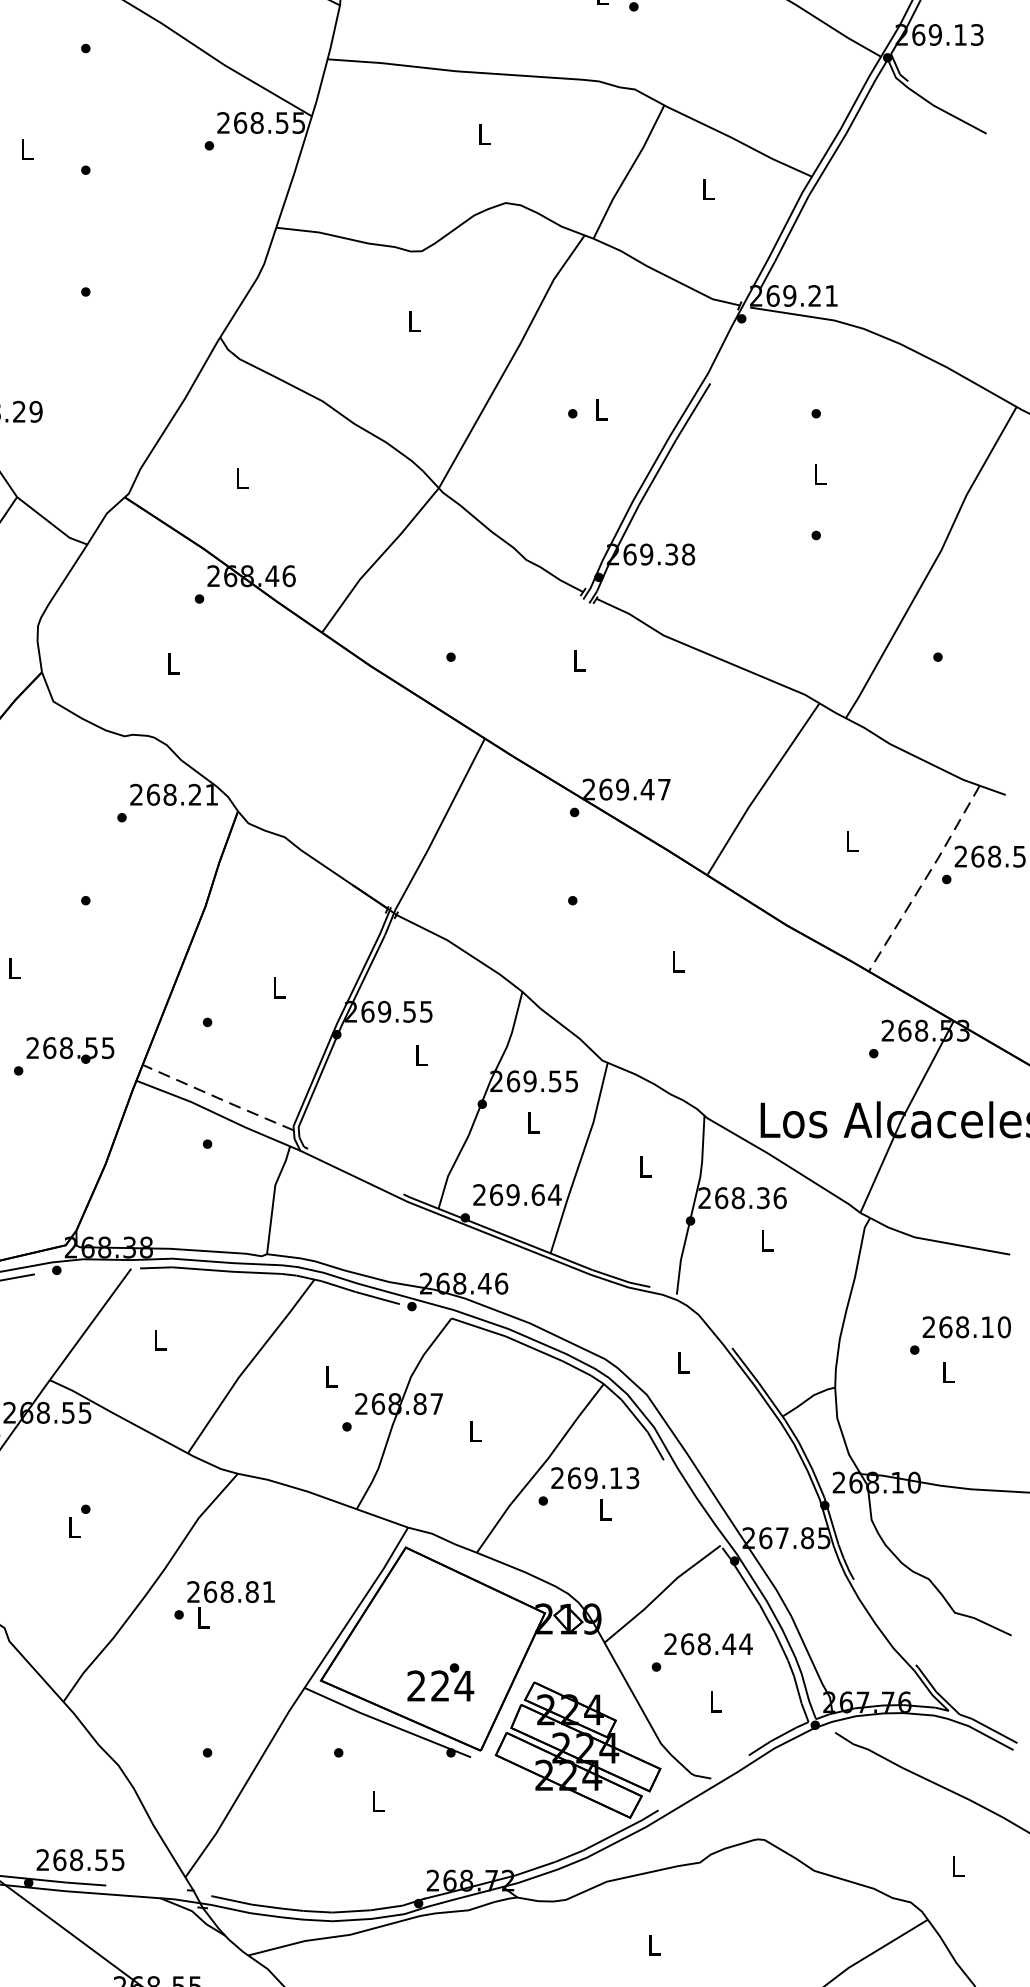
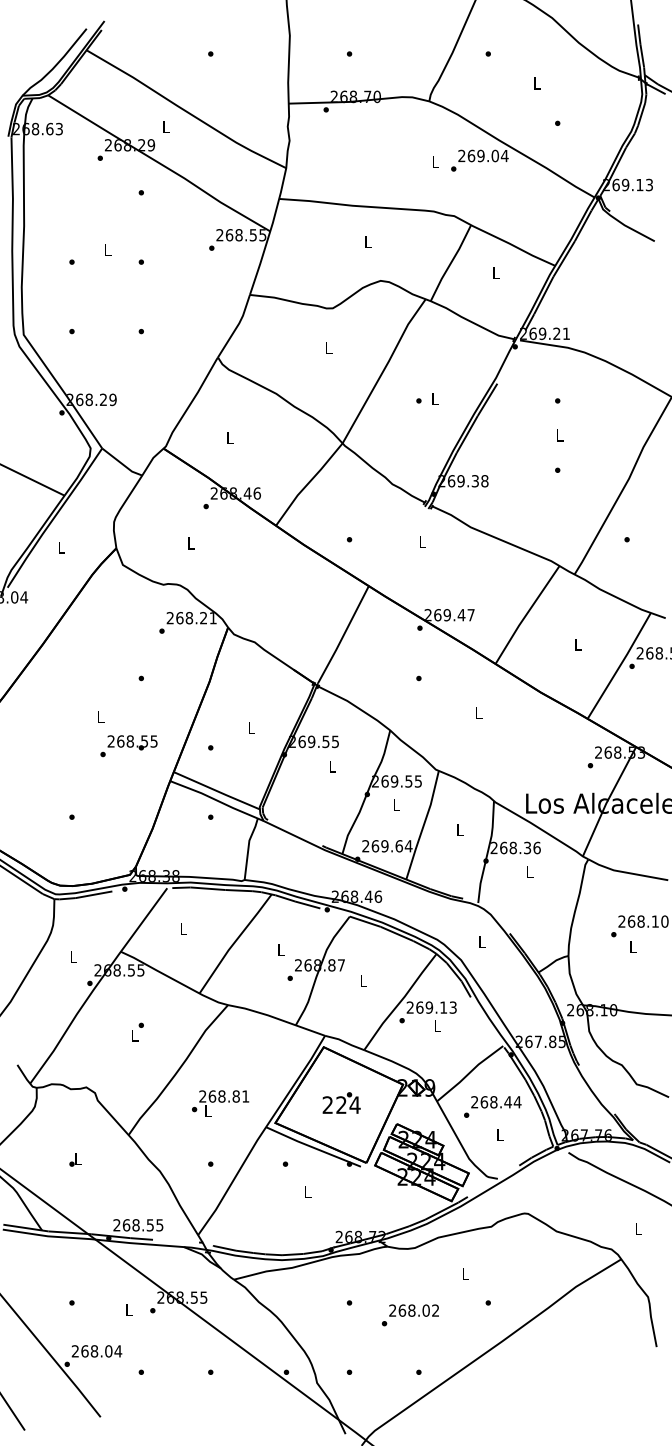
line: (926, 879) -> (620, 666), dashed -> solid
text: (63, 1056) -> (128, 746), moved
line: (219, 1098) -> (217, 791), dashed -> solid
text: (224, 1604) -> (220, 1103), moved
text: (440, 1681) -> (341, 1102), moved

